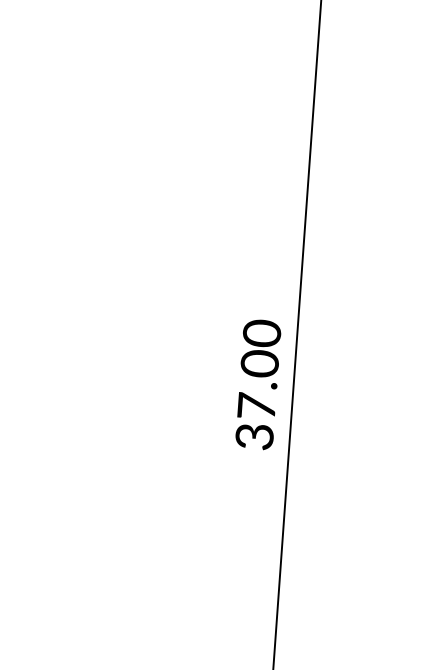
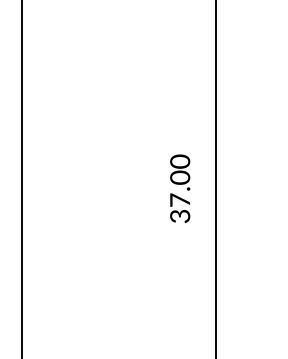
text: (259, 384) -> (180, 188), moved

